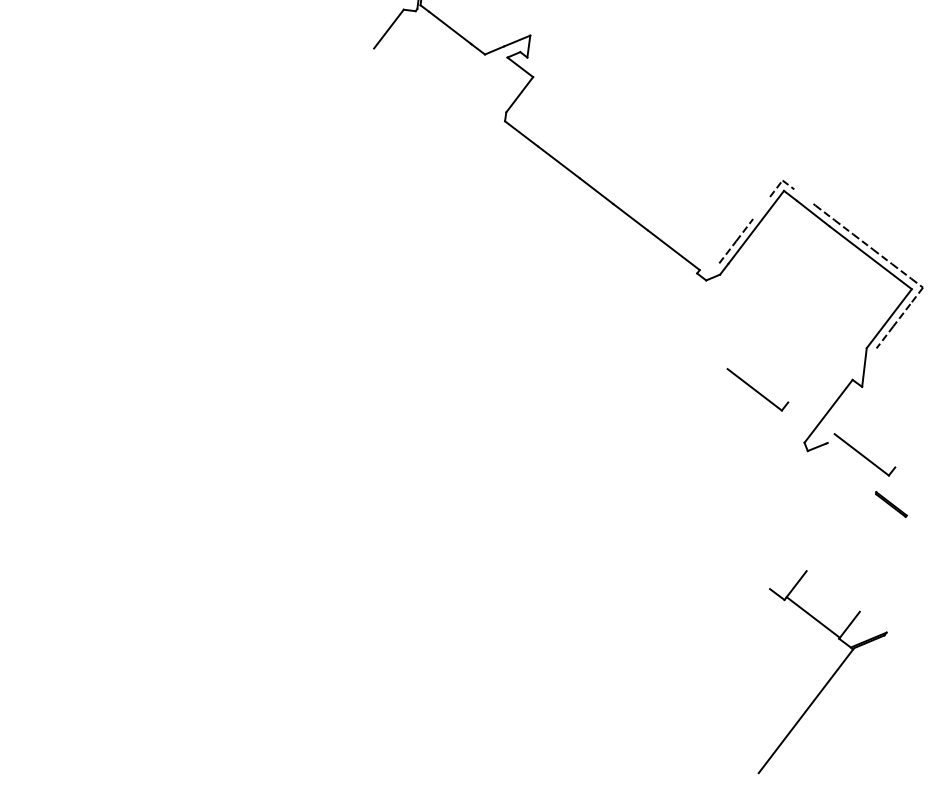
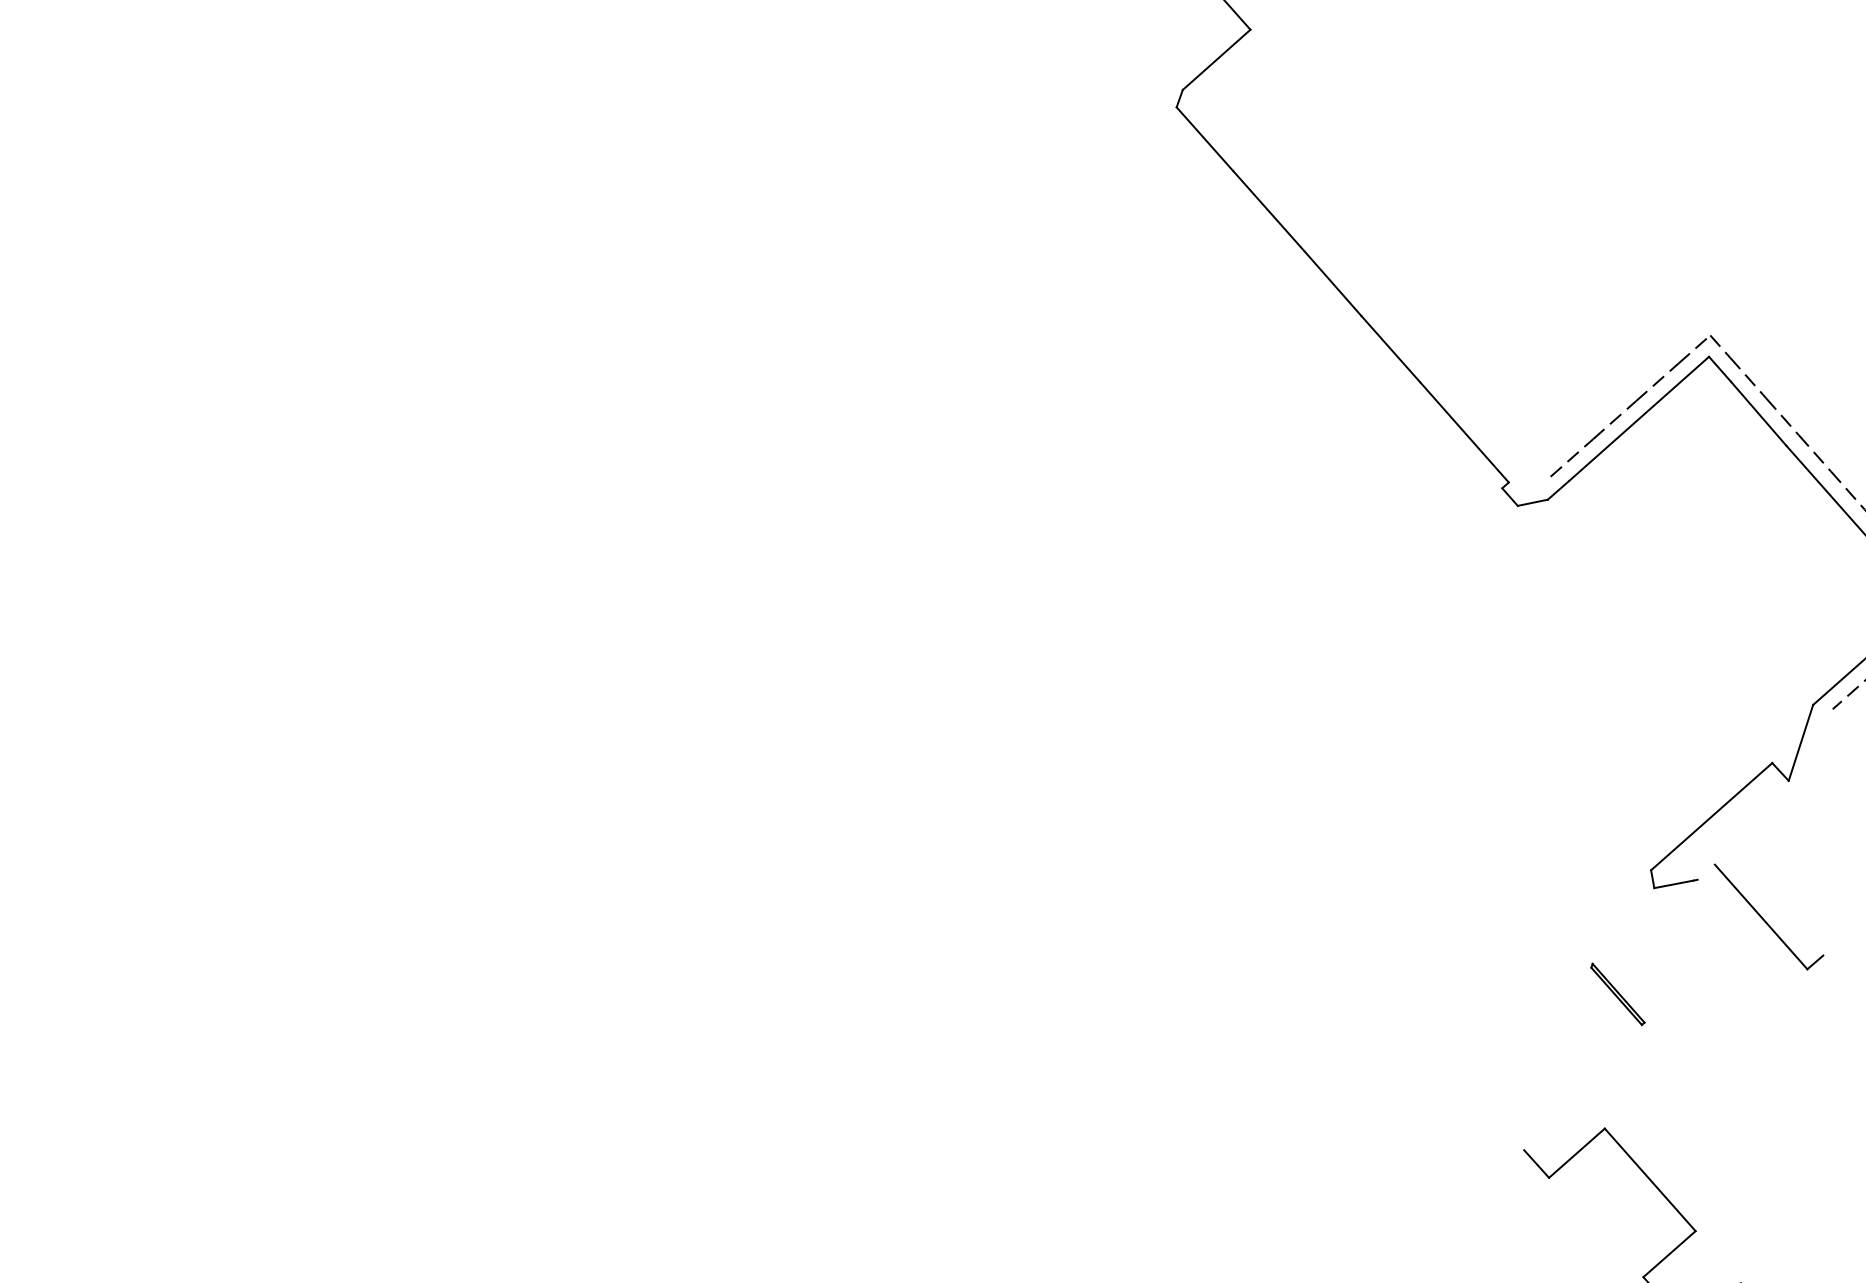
line: (803, 196) -> (1745, 375), added
line: (761, 207) -> (1657, 381), added
part: (757, 389) -> (1577, 744), removed
line: (891, 504) -> (1618, 994), moved
line: (812, 617) -> (1648, 1179), moved

